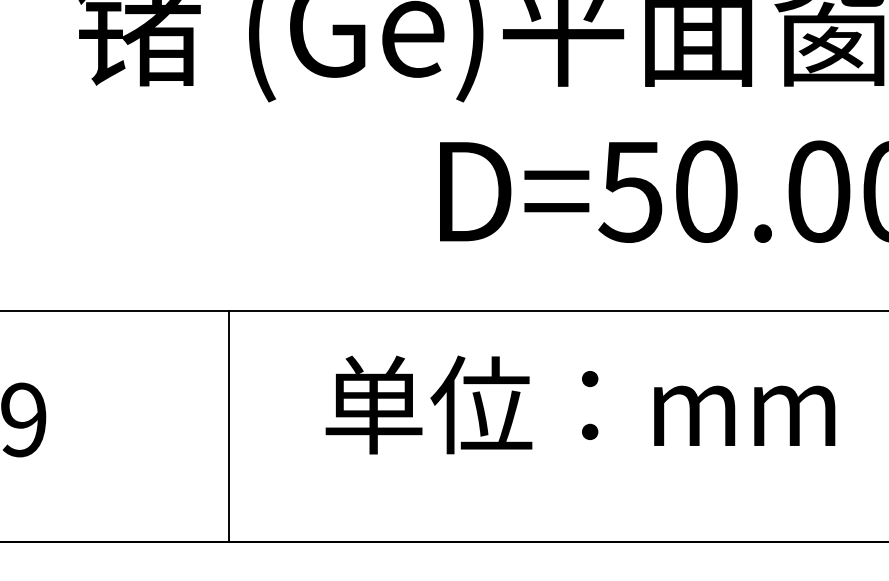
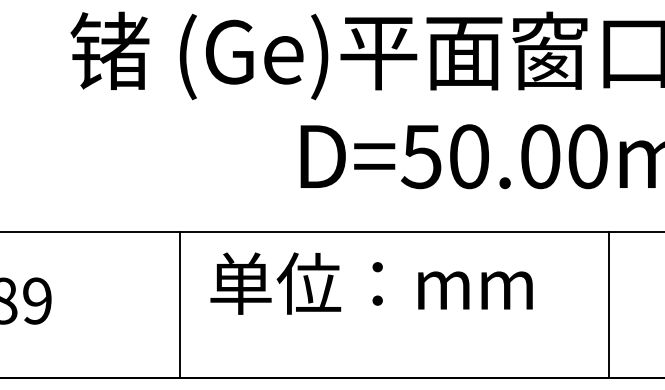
text: (580, 404) -> (371, 283), moved
line: (229, 425) -> (180, 304), moved

